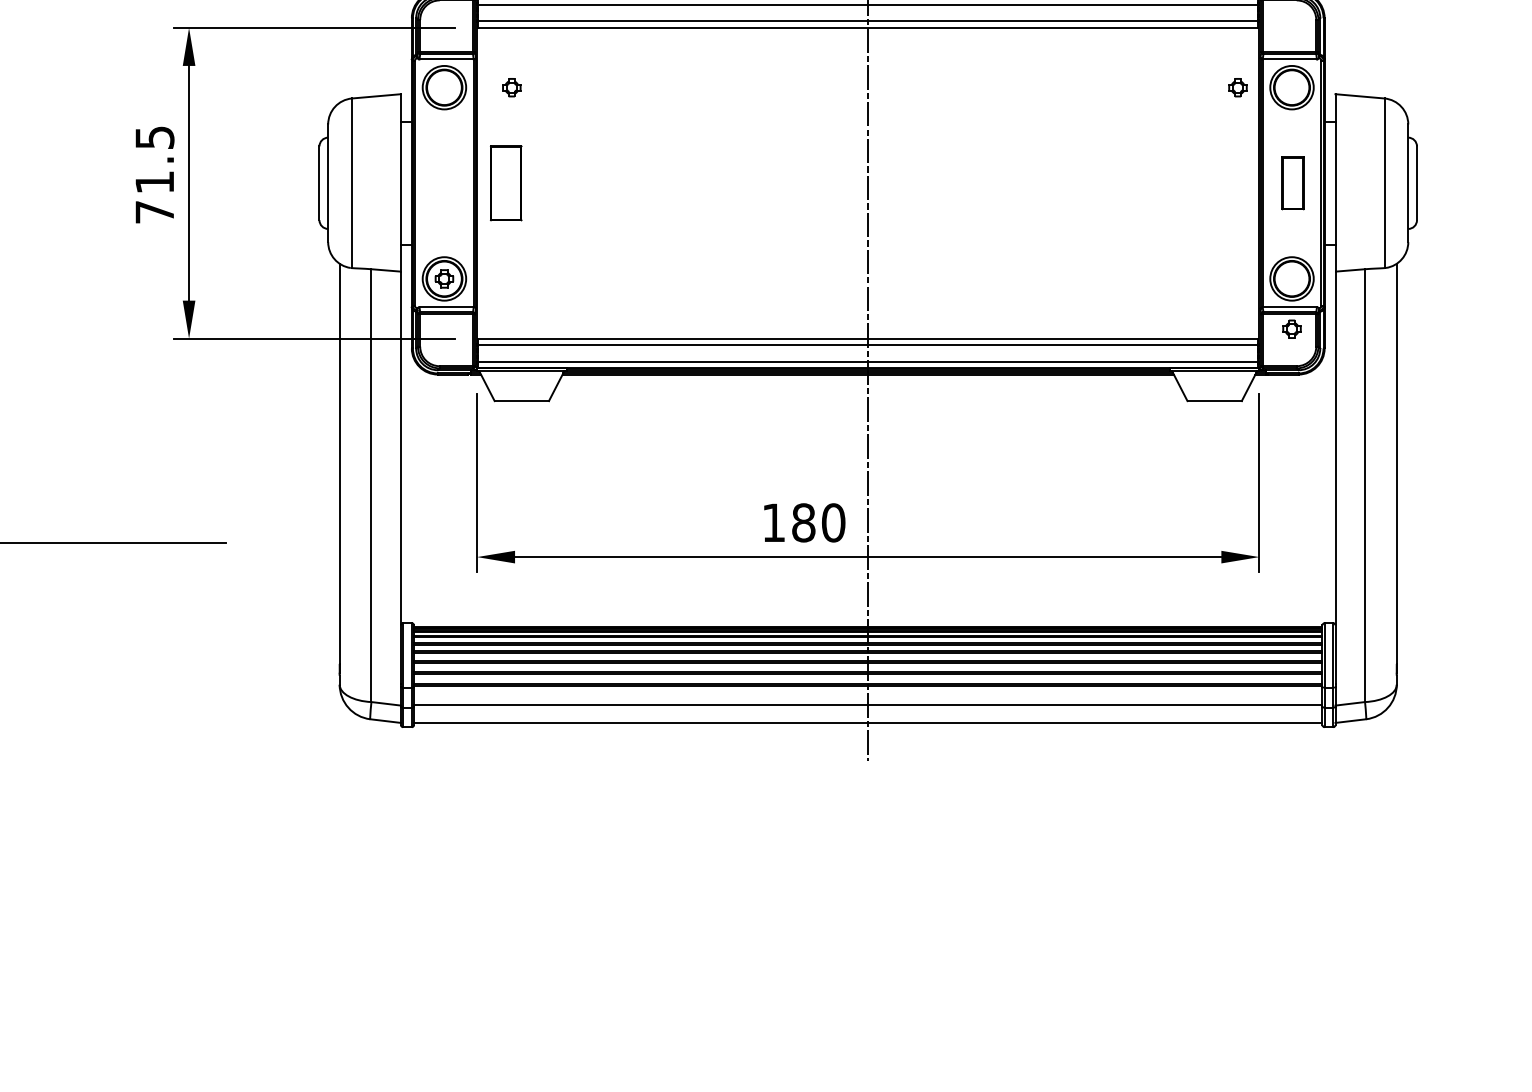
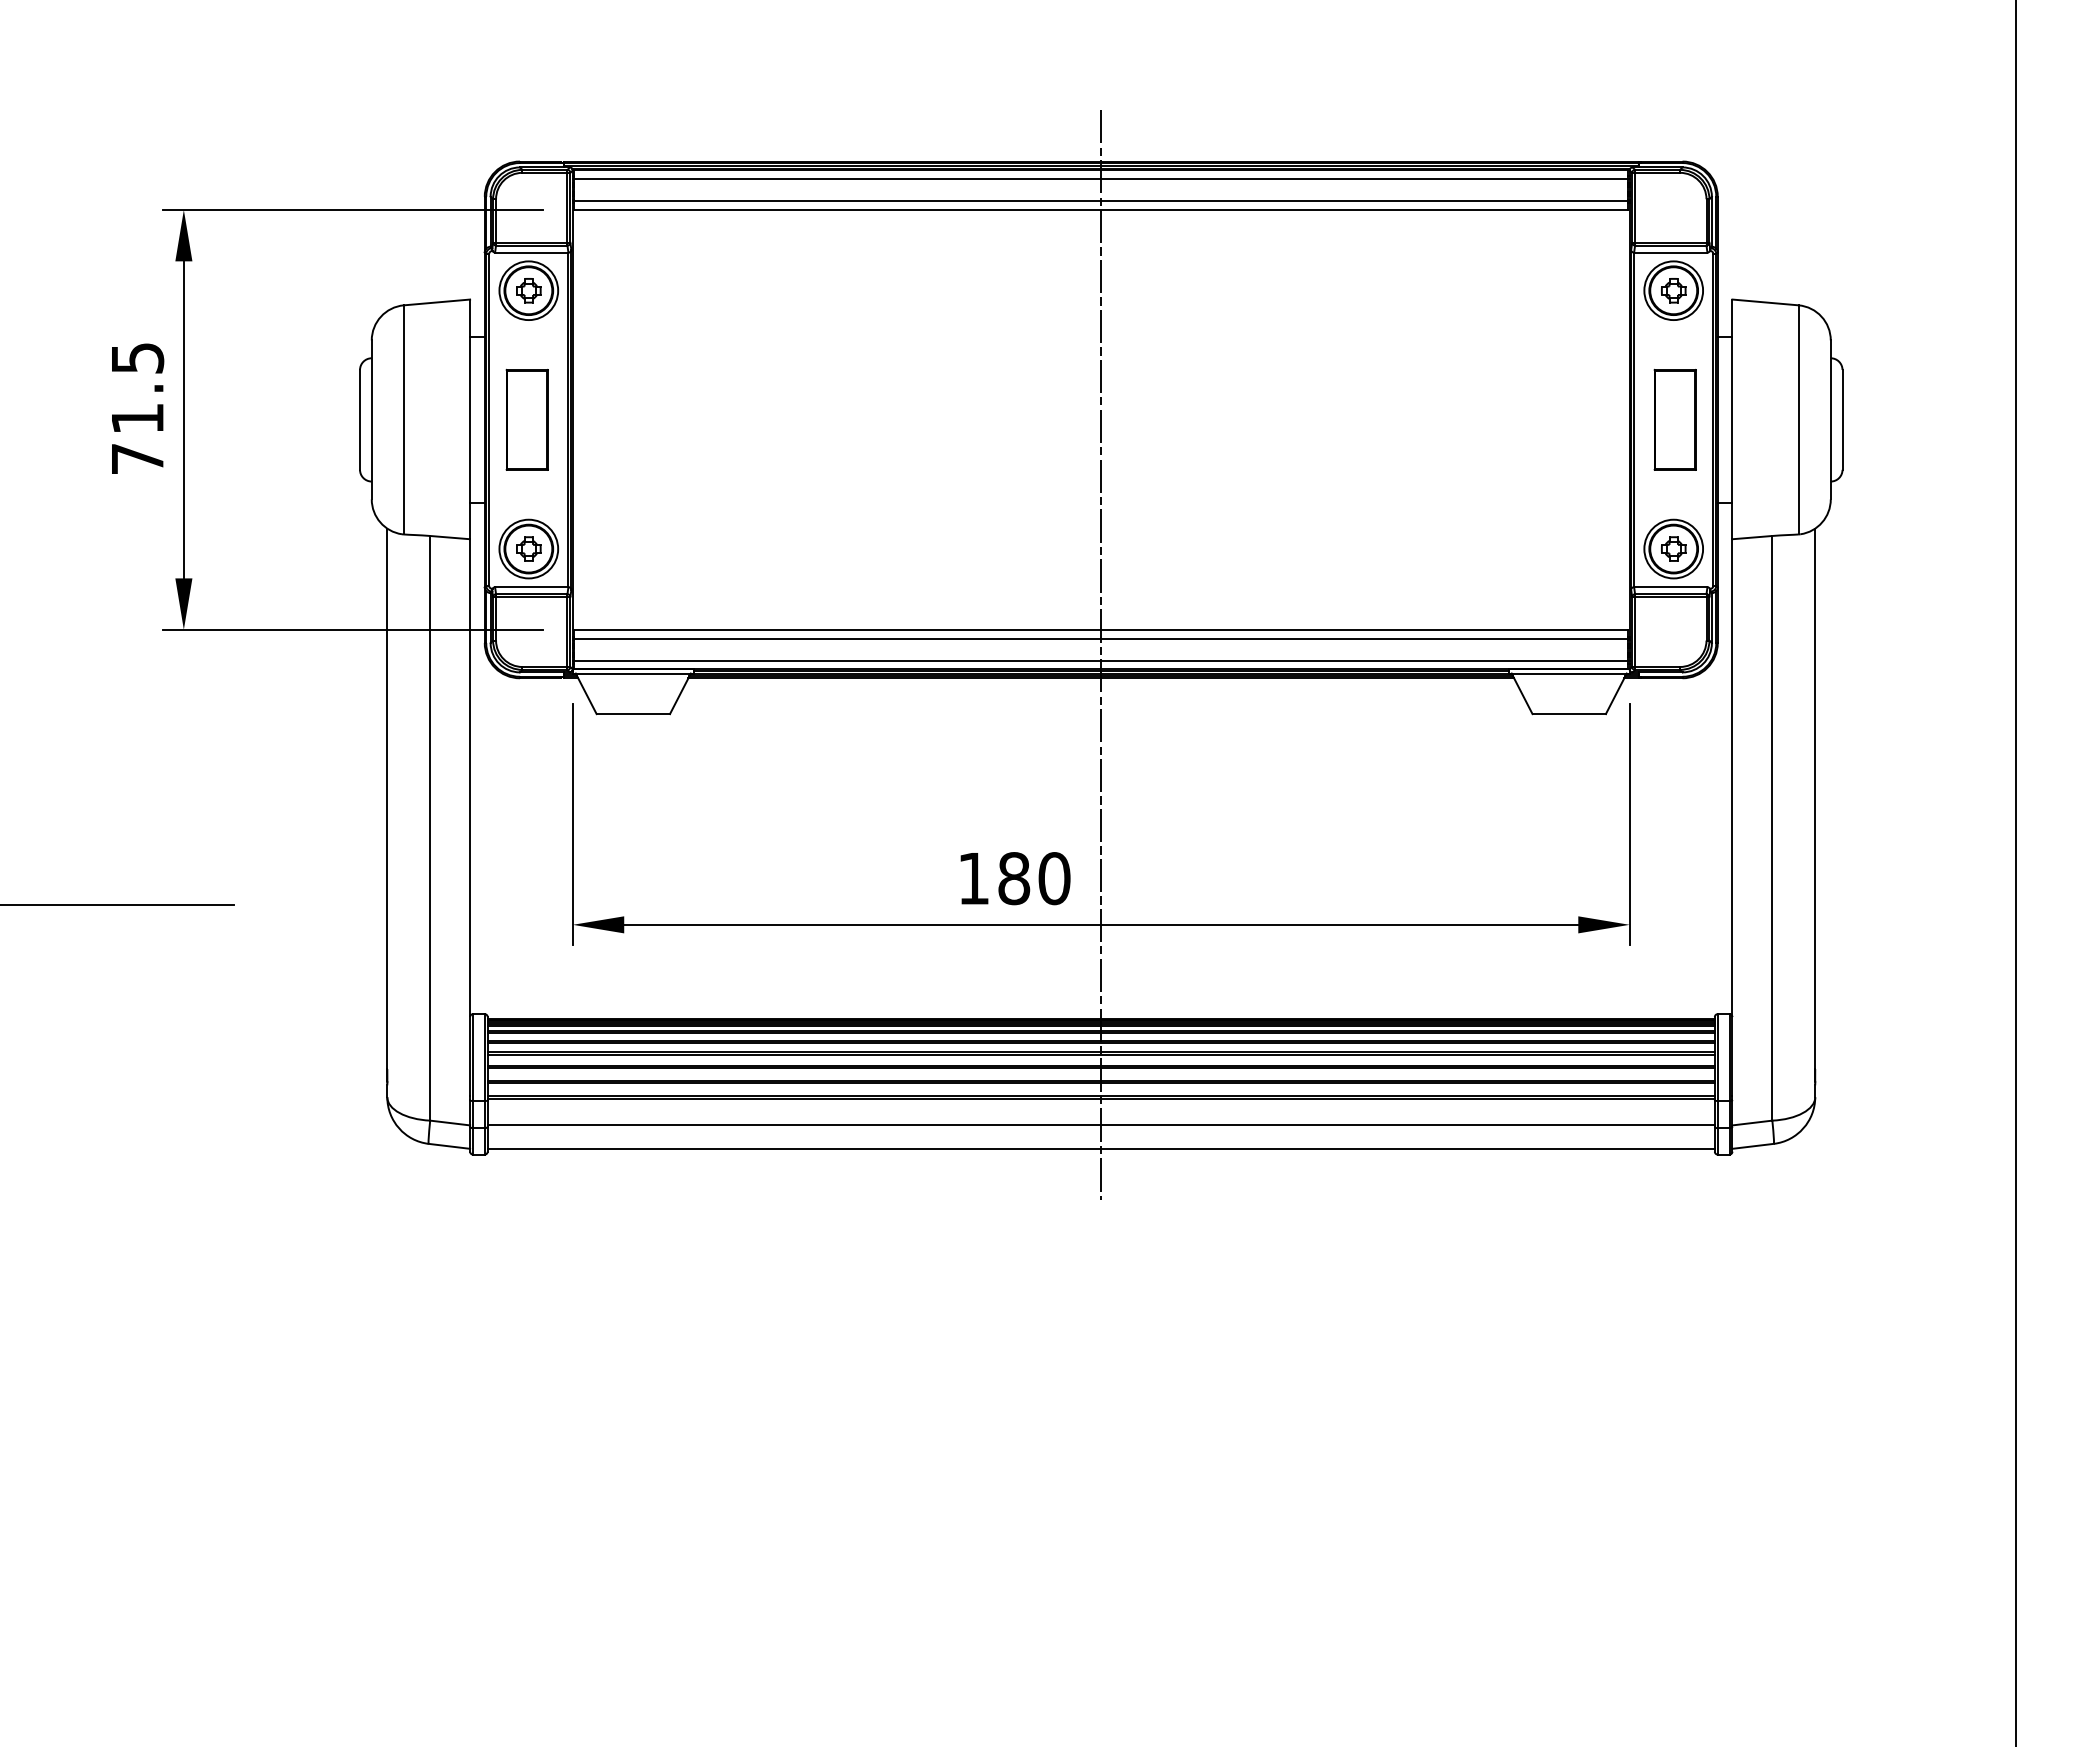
part: (511, 87) -> (528, 290), moved
part: (1237, 87) -> (1673, 290), moved
part: (505, 183) -> (526, 419), moved
part: (1292, 183) -> (1674, 419), size x1.43
part: (1291, 328) -> (1673, 548), moved

